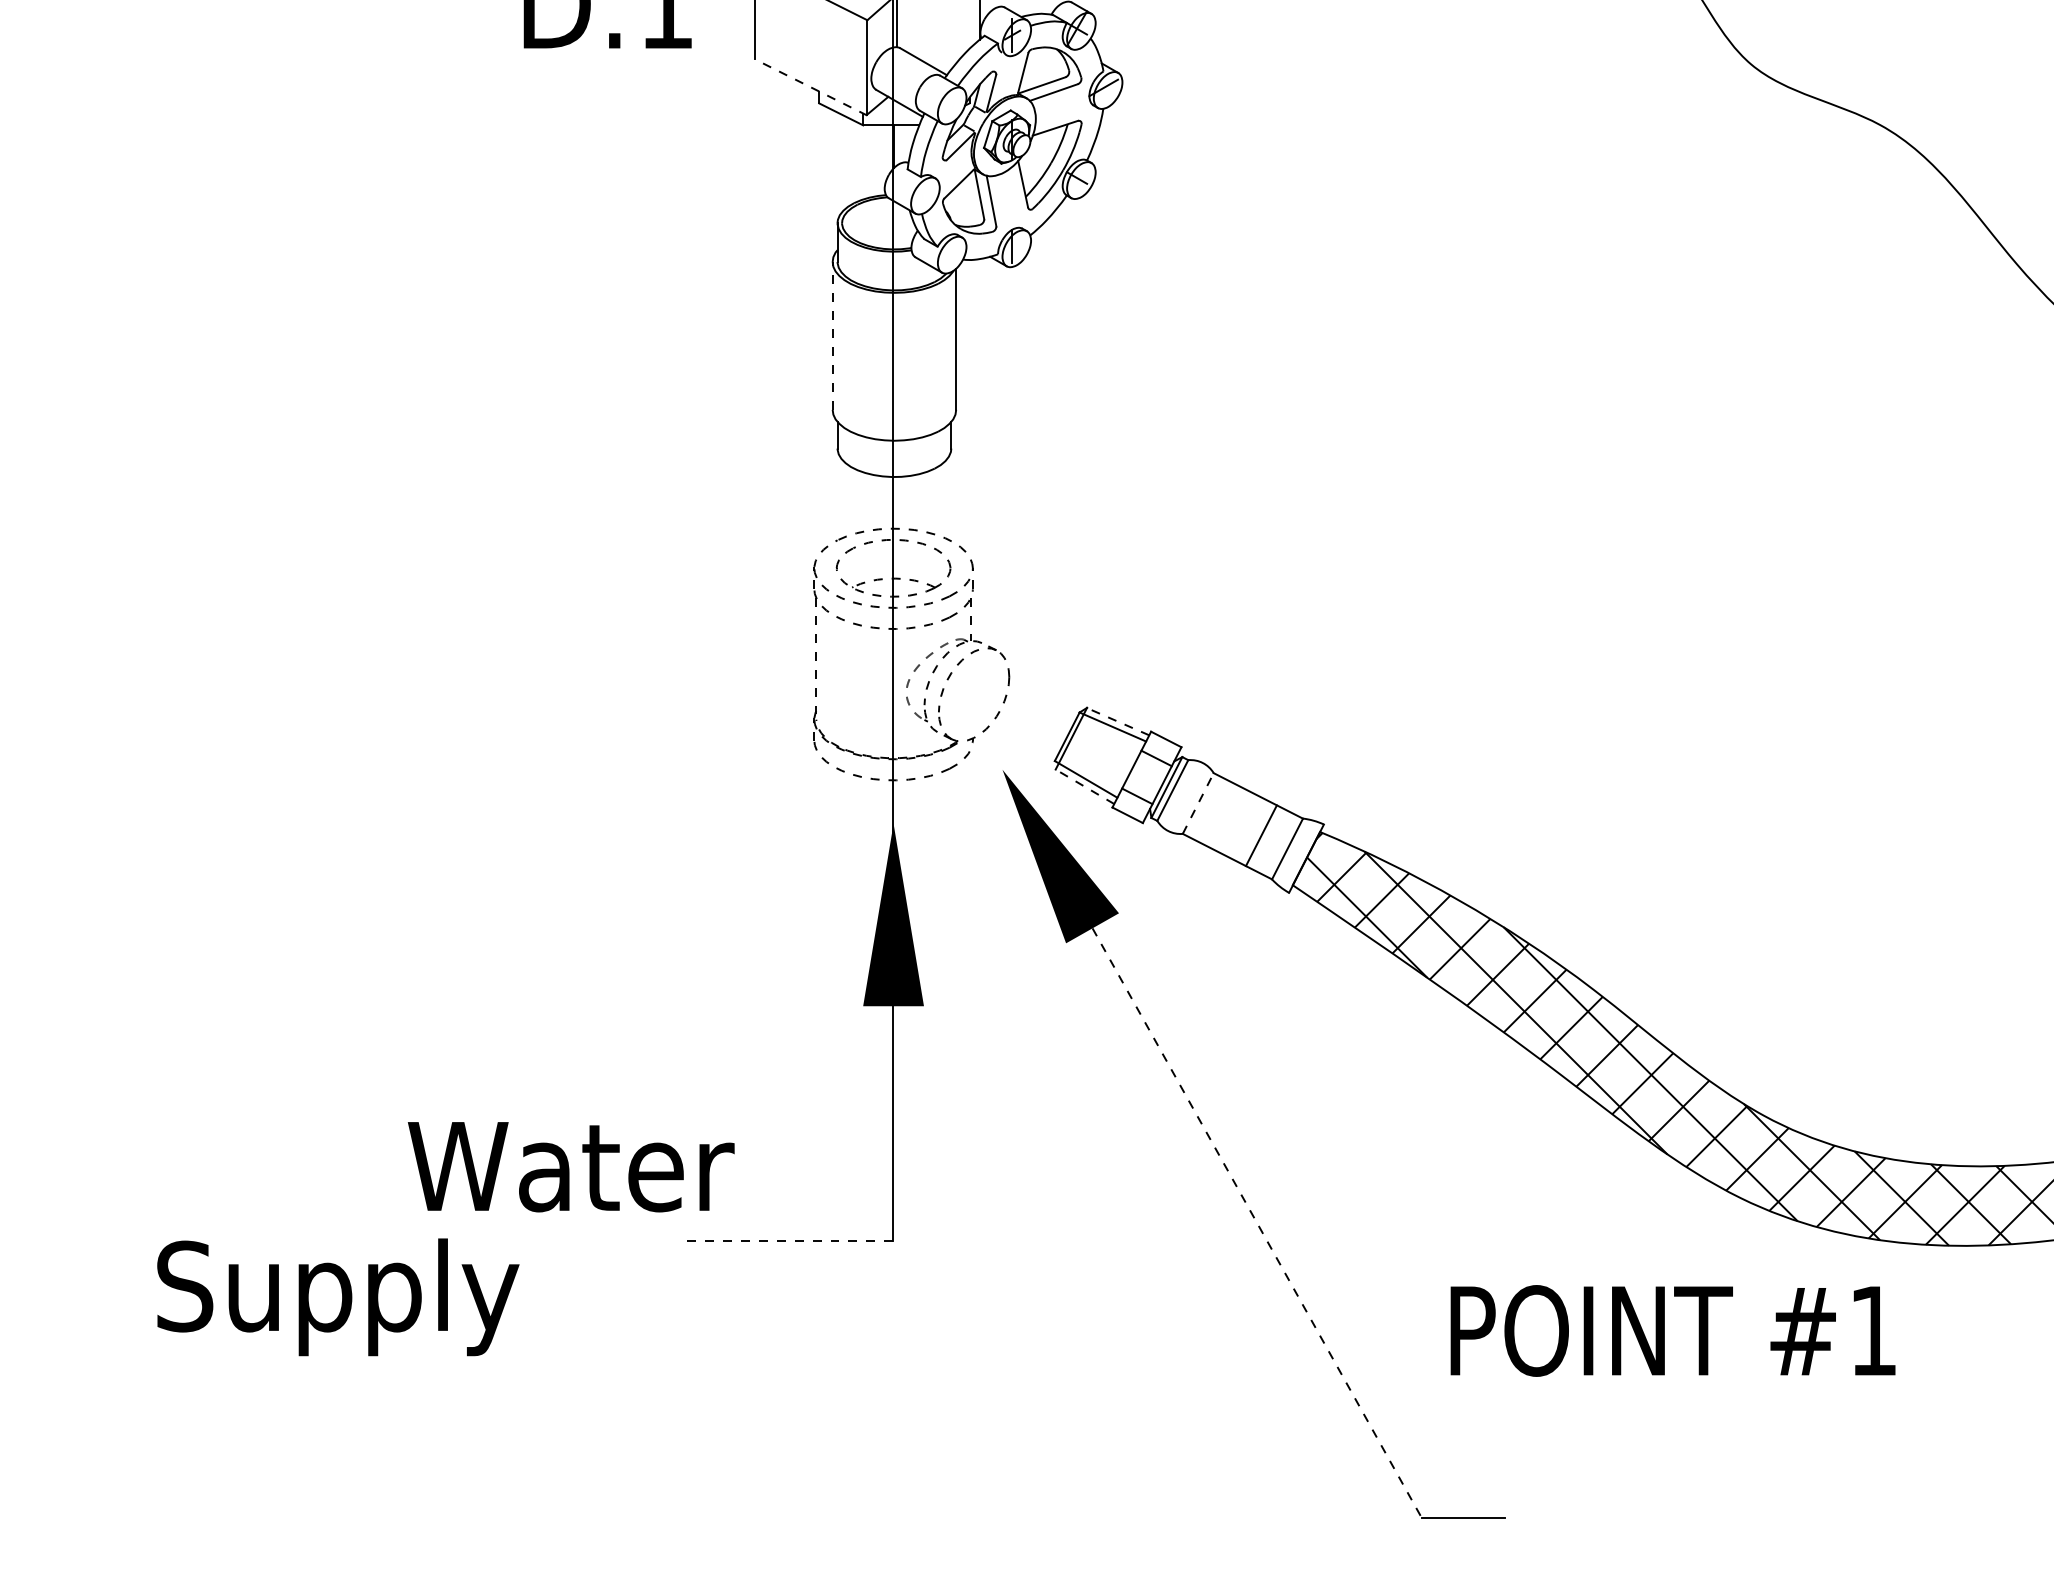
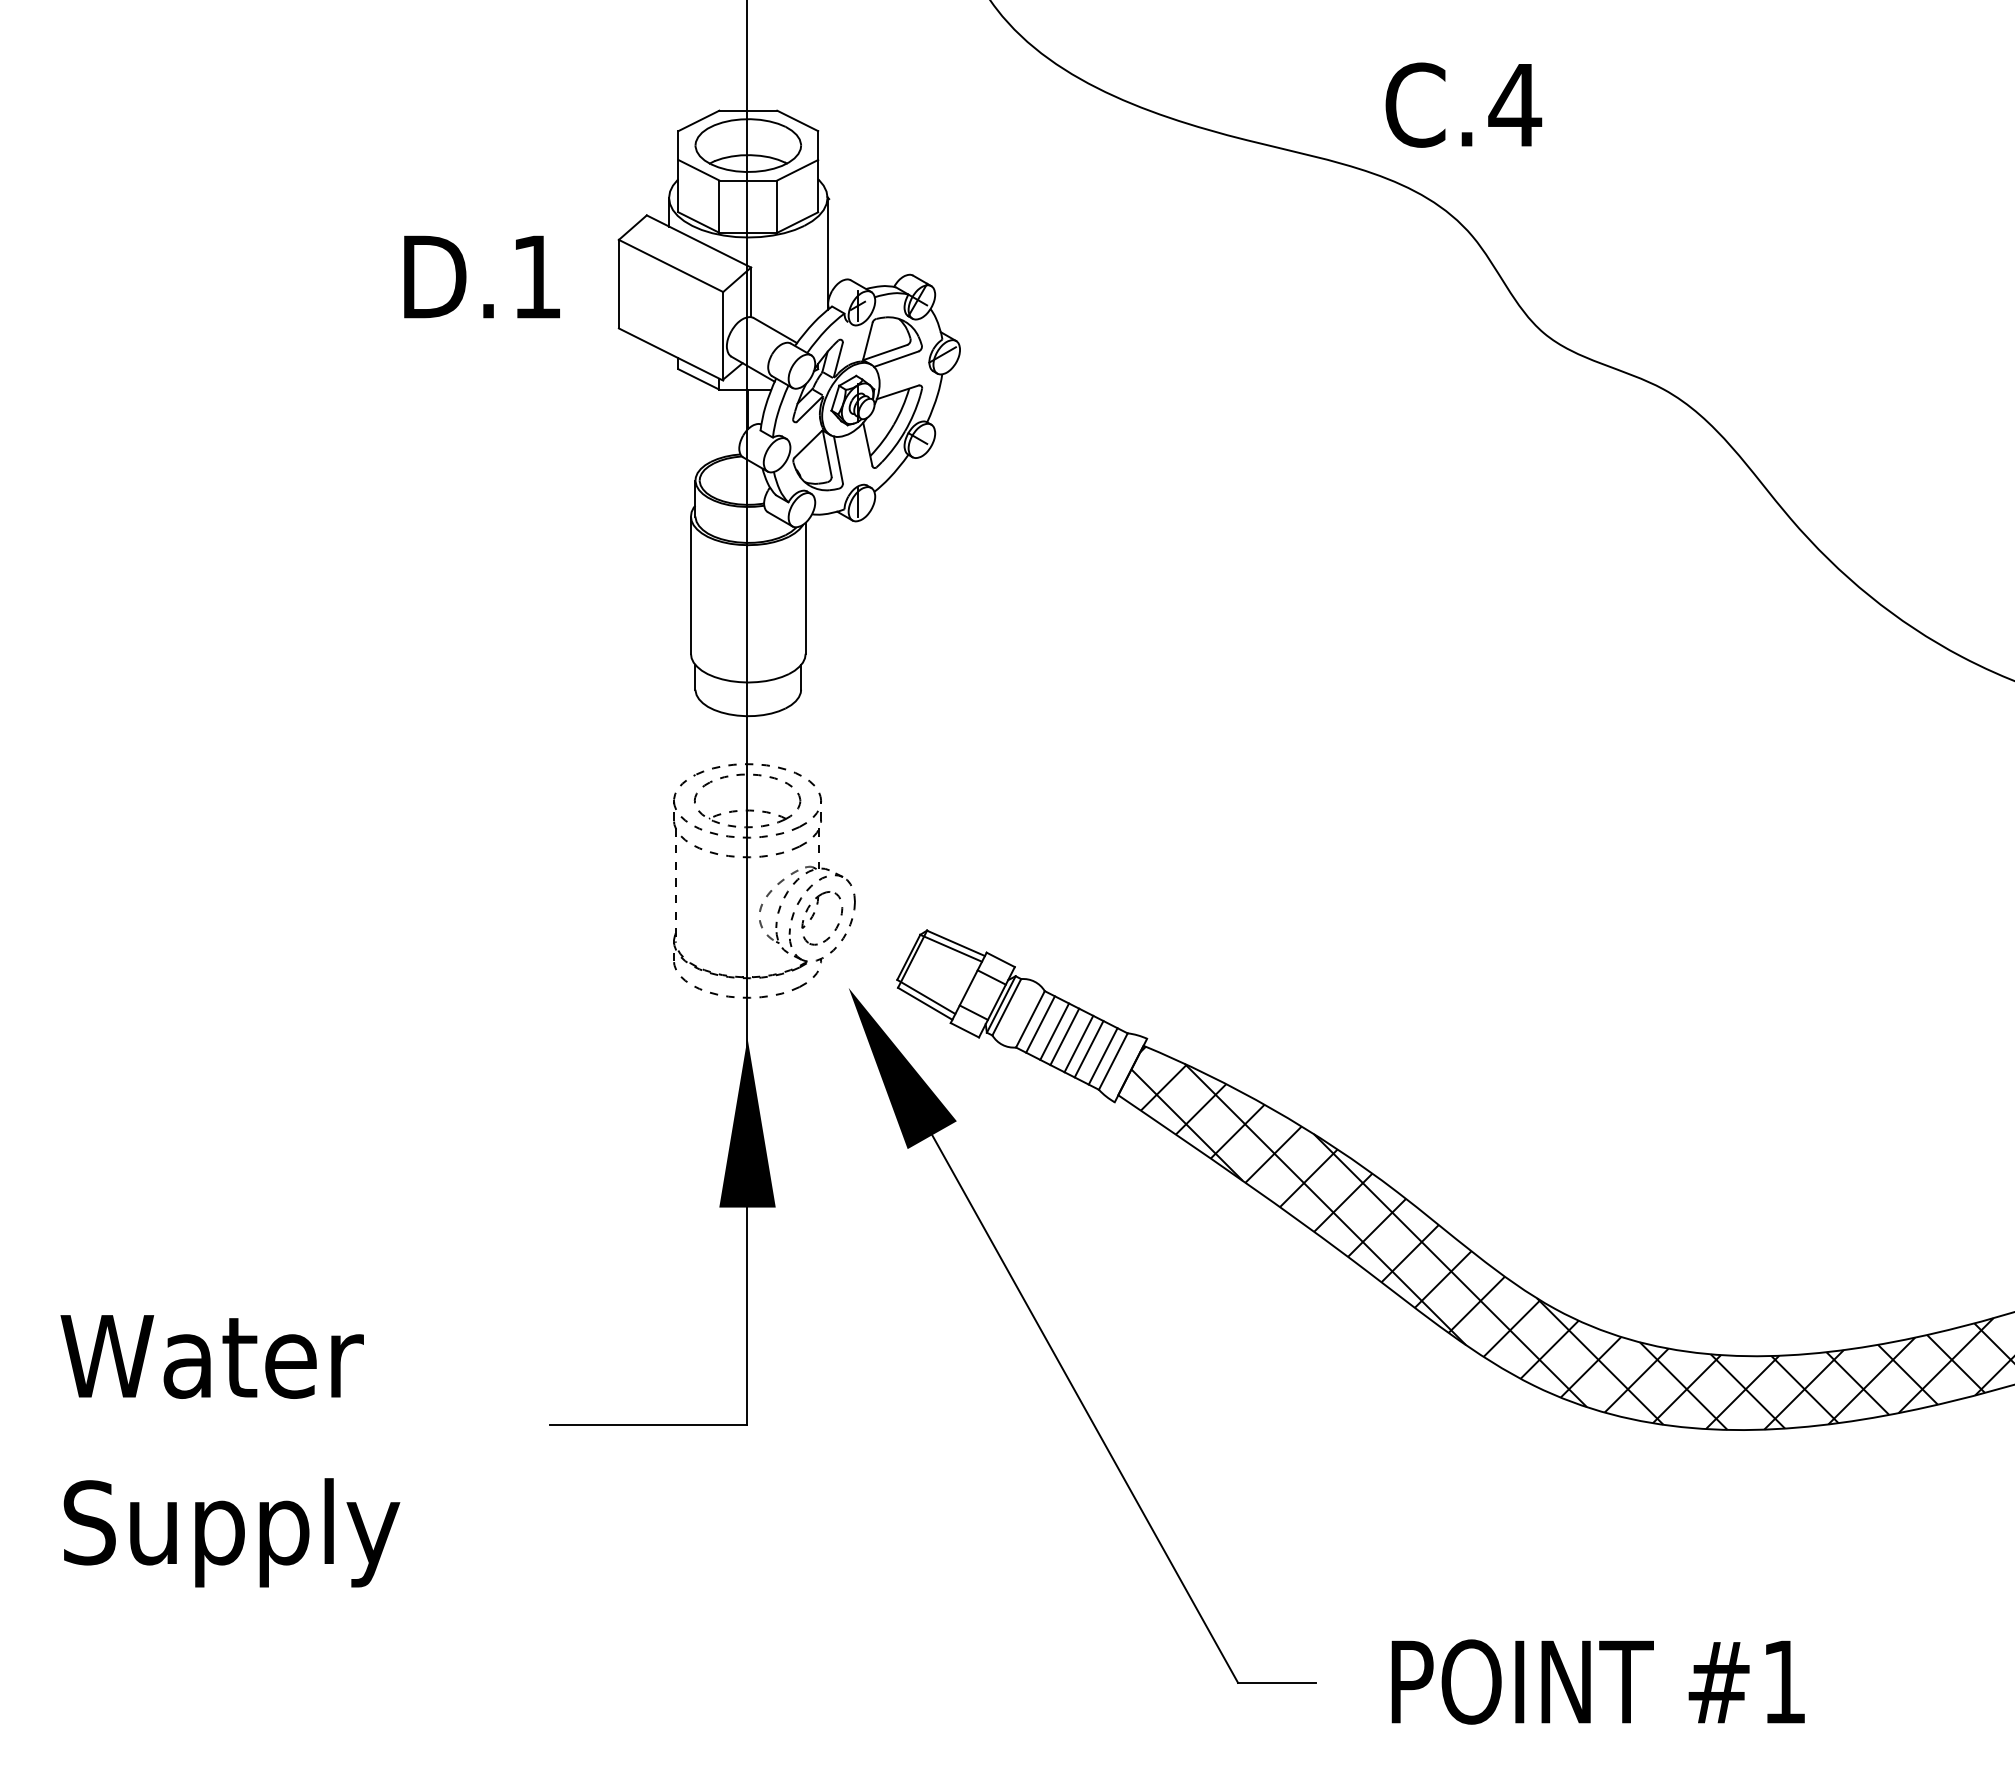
line: (810, 87) -> (670, 354), dashed -> solid
line: (832, 336) -> (690, 585), dashed -> solid
part: (965, 690) -> (814, 914), added
line: (1117, 721) -> (955, 943), dashed -> solid
line: (1085, 786) -> (925, 1003), dashed -> solid
line: (1198, 803) -> (1030, 1019), dashed -> solid
line: (1209, 809) -> (1040, 1024), added
line: (1224, 816) -> (1054, 1031), added
line: (1234, 822) -> (1064, 1036), added
line: (1250, 829) -> (1078, 1043), added
line: (1275, 843) -> (1102, 1056), added
text: (570, 1166) -> (211, 1356), moved
line: (1257, 1223) -> (1085, 1409), dashed -> solid
line: (786, 1240) -> (648, 1425), dashed -> solid
text: (337, 1296) -> (231, 1532), moved
text: (1672, 1330) -> (1597, 1681), moved

